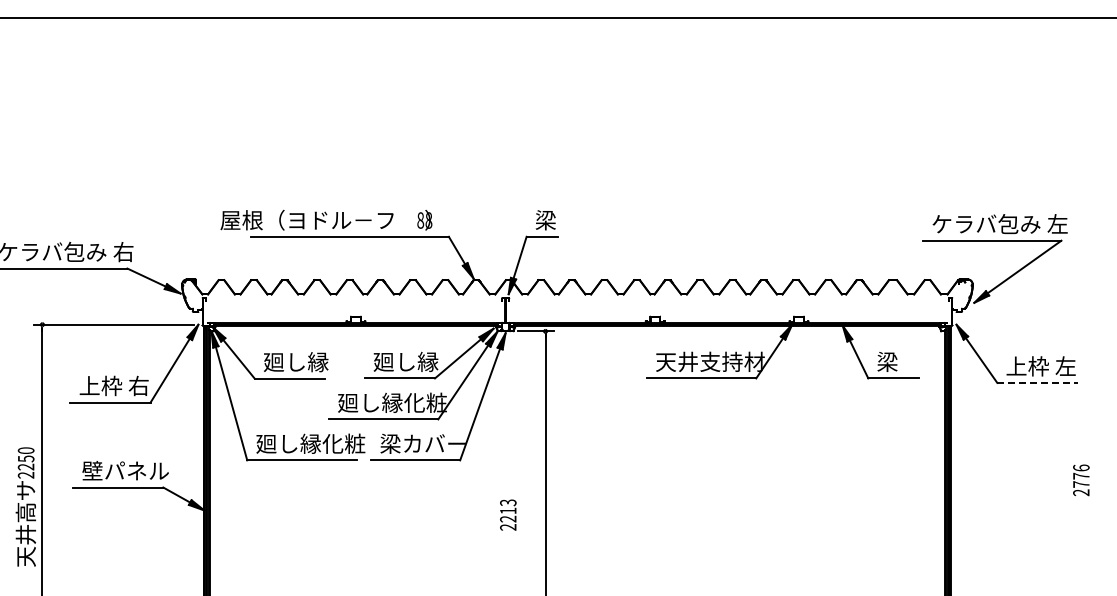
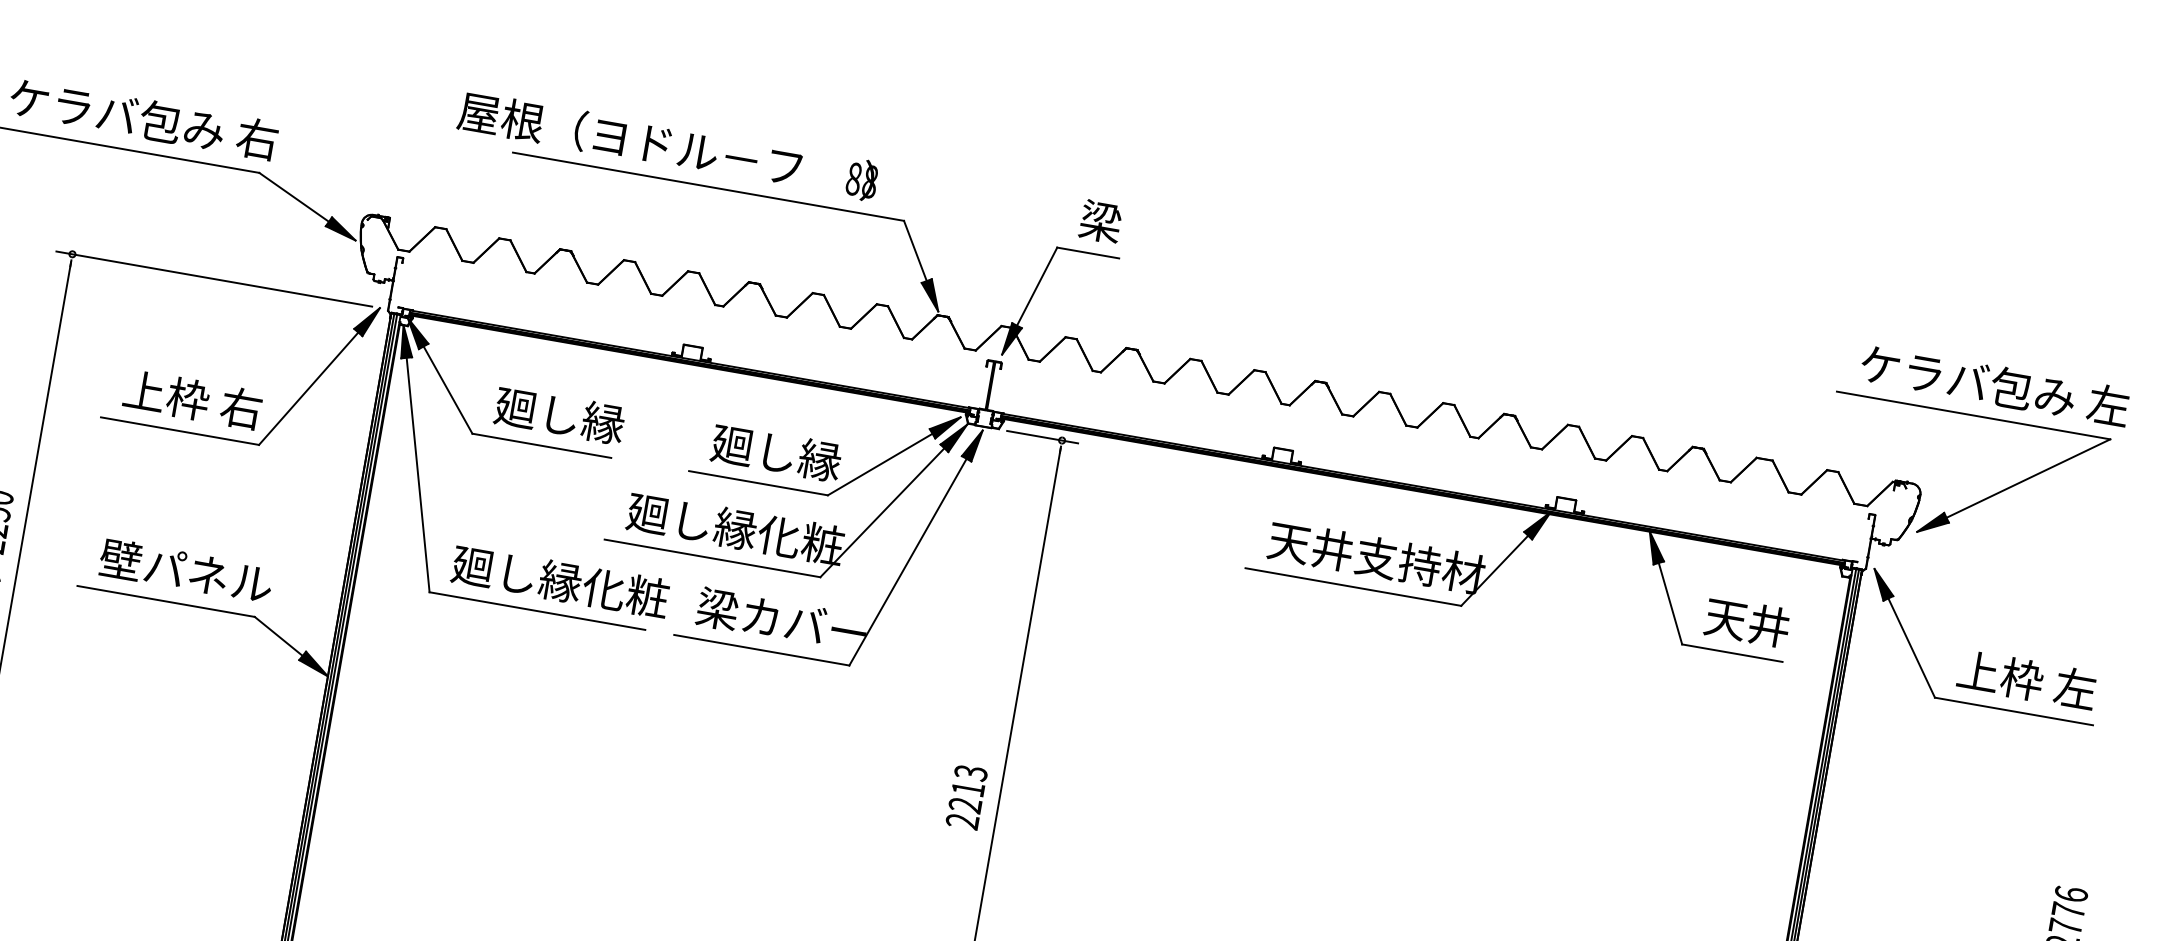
text: (898, 361) -> (1747, 621), 梁 -> 天井
line: (1037, 382) -> (2014, 710), dashed -> solid
text: (508, 514) -> (967, 796), moved

